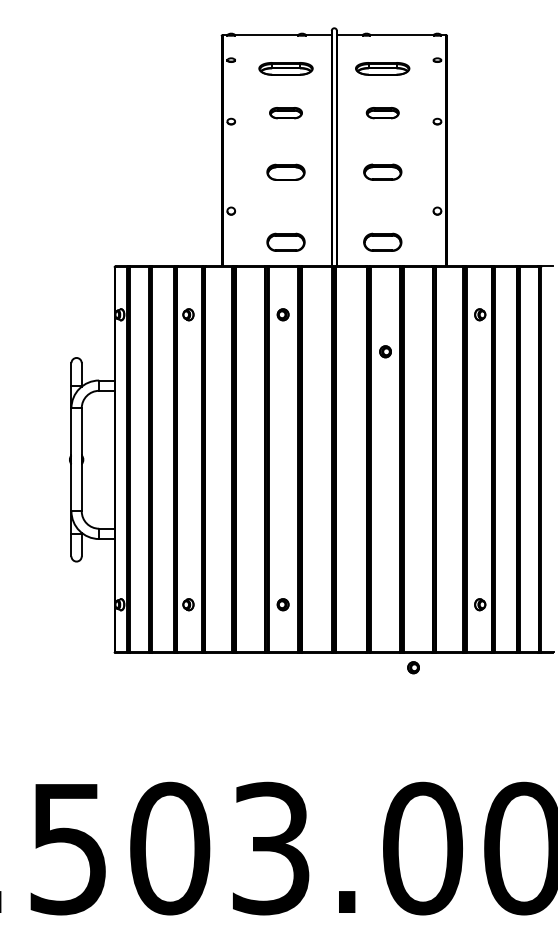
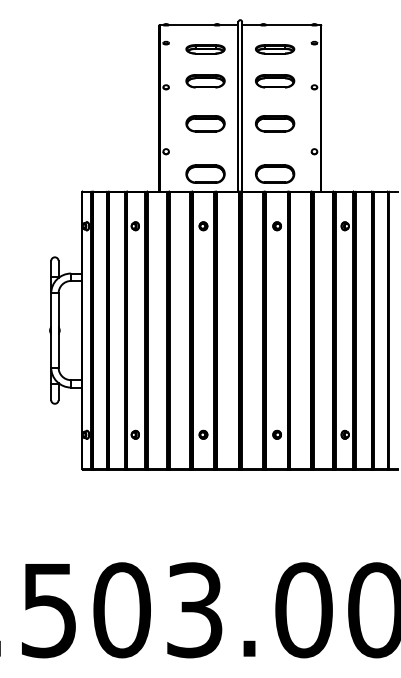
part: (285, 112) -> (205, 80), size x1.67
part: (382, 112) -> (274, 80), size x1.67
part: (382, 171) -> (274, 123), size x1.43
part: (285, 172) -> (205, 123), size x1.43
part: (285, 242) -> (205, 174), size x1.43
part: (382, 242) -> (274, 174), size x1.43
part: (385, 351) -> (277, 226), moved
part: (413, 667) -> (277, 434), moved

